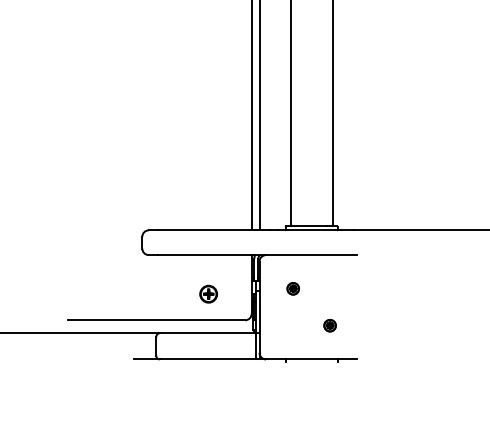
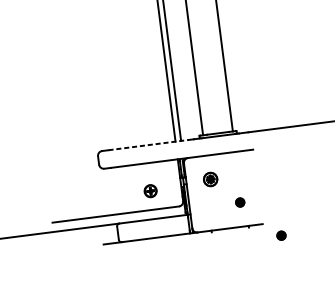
line: (214, 230) -> (149, 145), solid -> dashed
part: (292, 288) -> (209, 179), size x1.6
part: (380, 378) -> (281, 235), added

